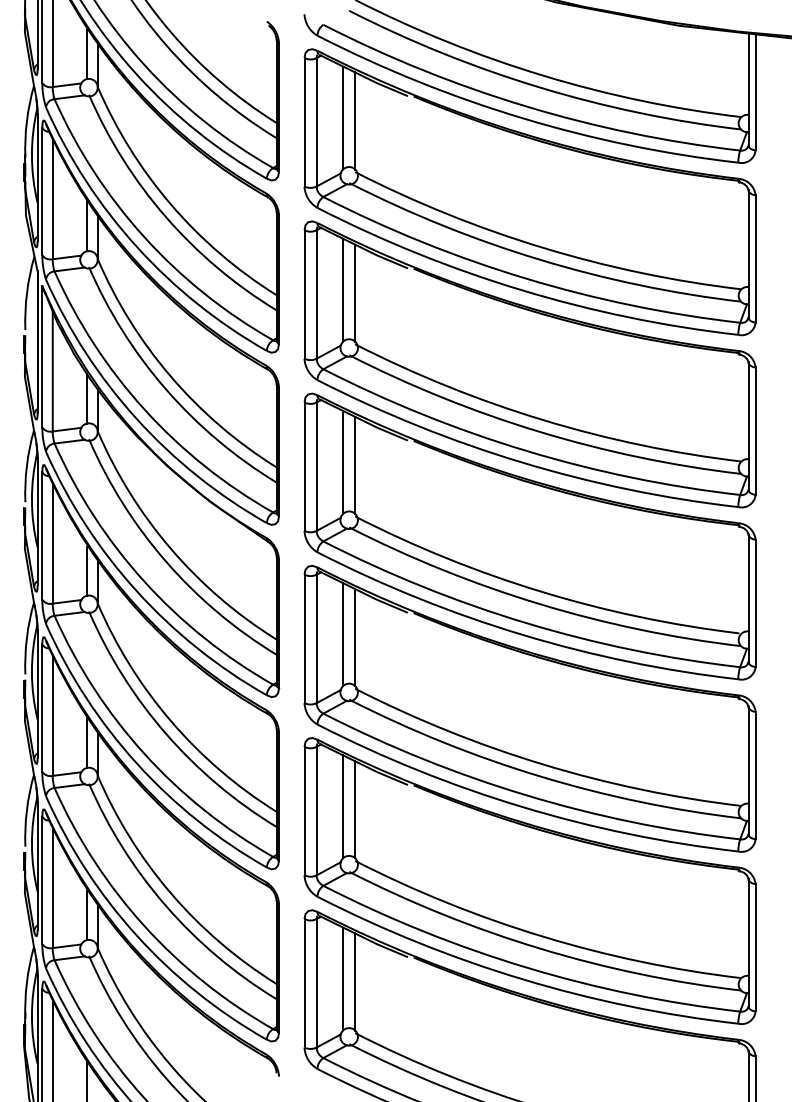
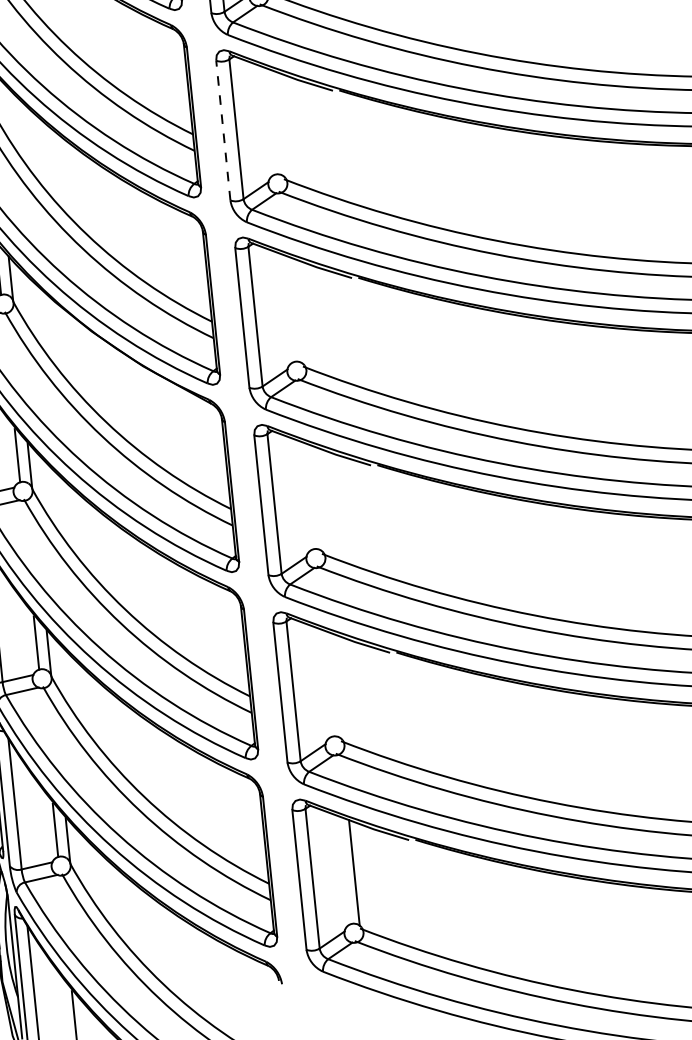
line: (343, 289) -> (265, 120), removed
line: (355, 292) -> (278, 122), removed
line: (304, 294) -> (223, 130), solid -> dashed
line: (343, 461) -> (284, 307), removed
line: (355, 464) -> (297, 309), removed
line: (343, 634) -> (303, 496), removed
line: (355, 637) -> (316, 498), removed
line: (343, 806) -> (322, 683), removed
line: (355, 809) -> (335, 685), removed
line: (343, 978) -> (341, 870), removed

